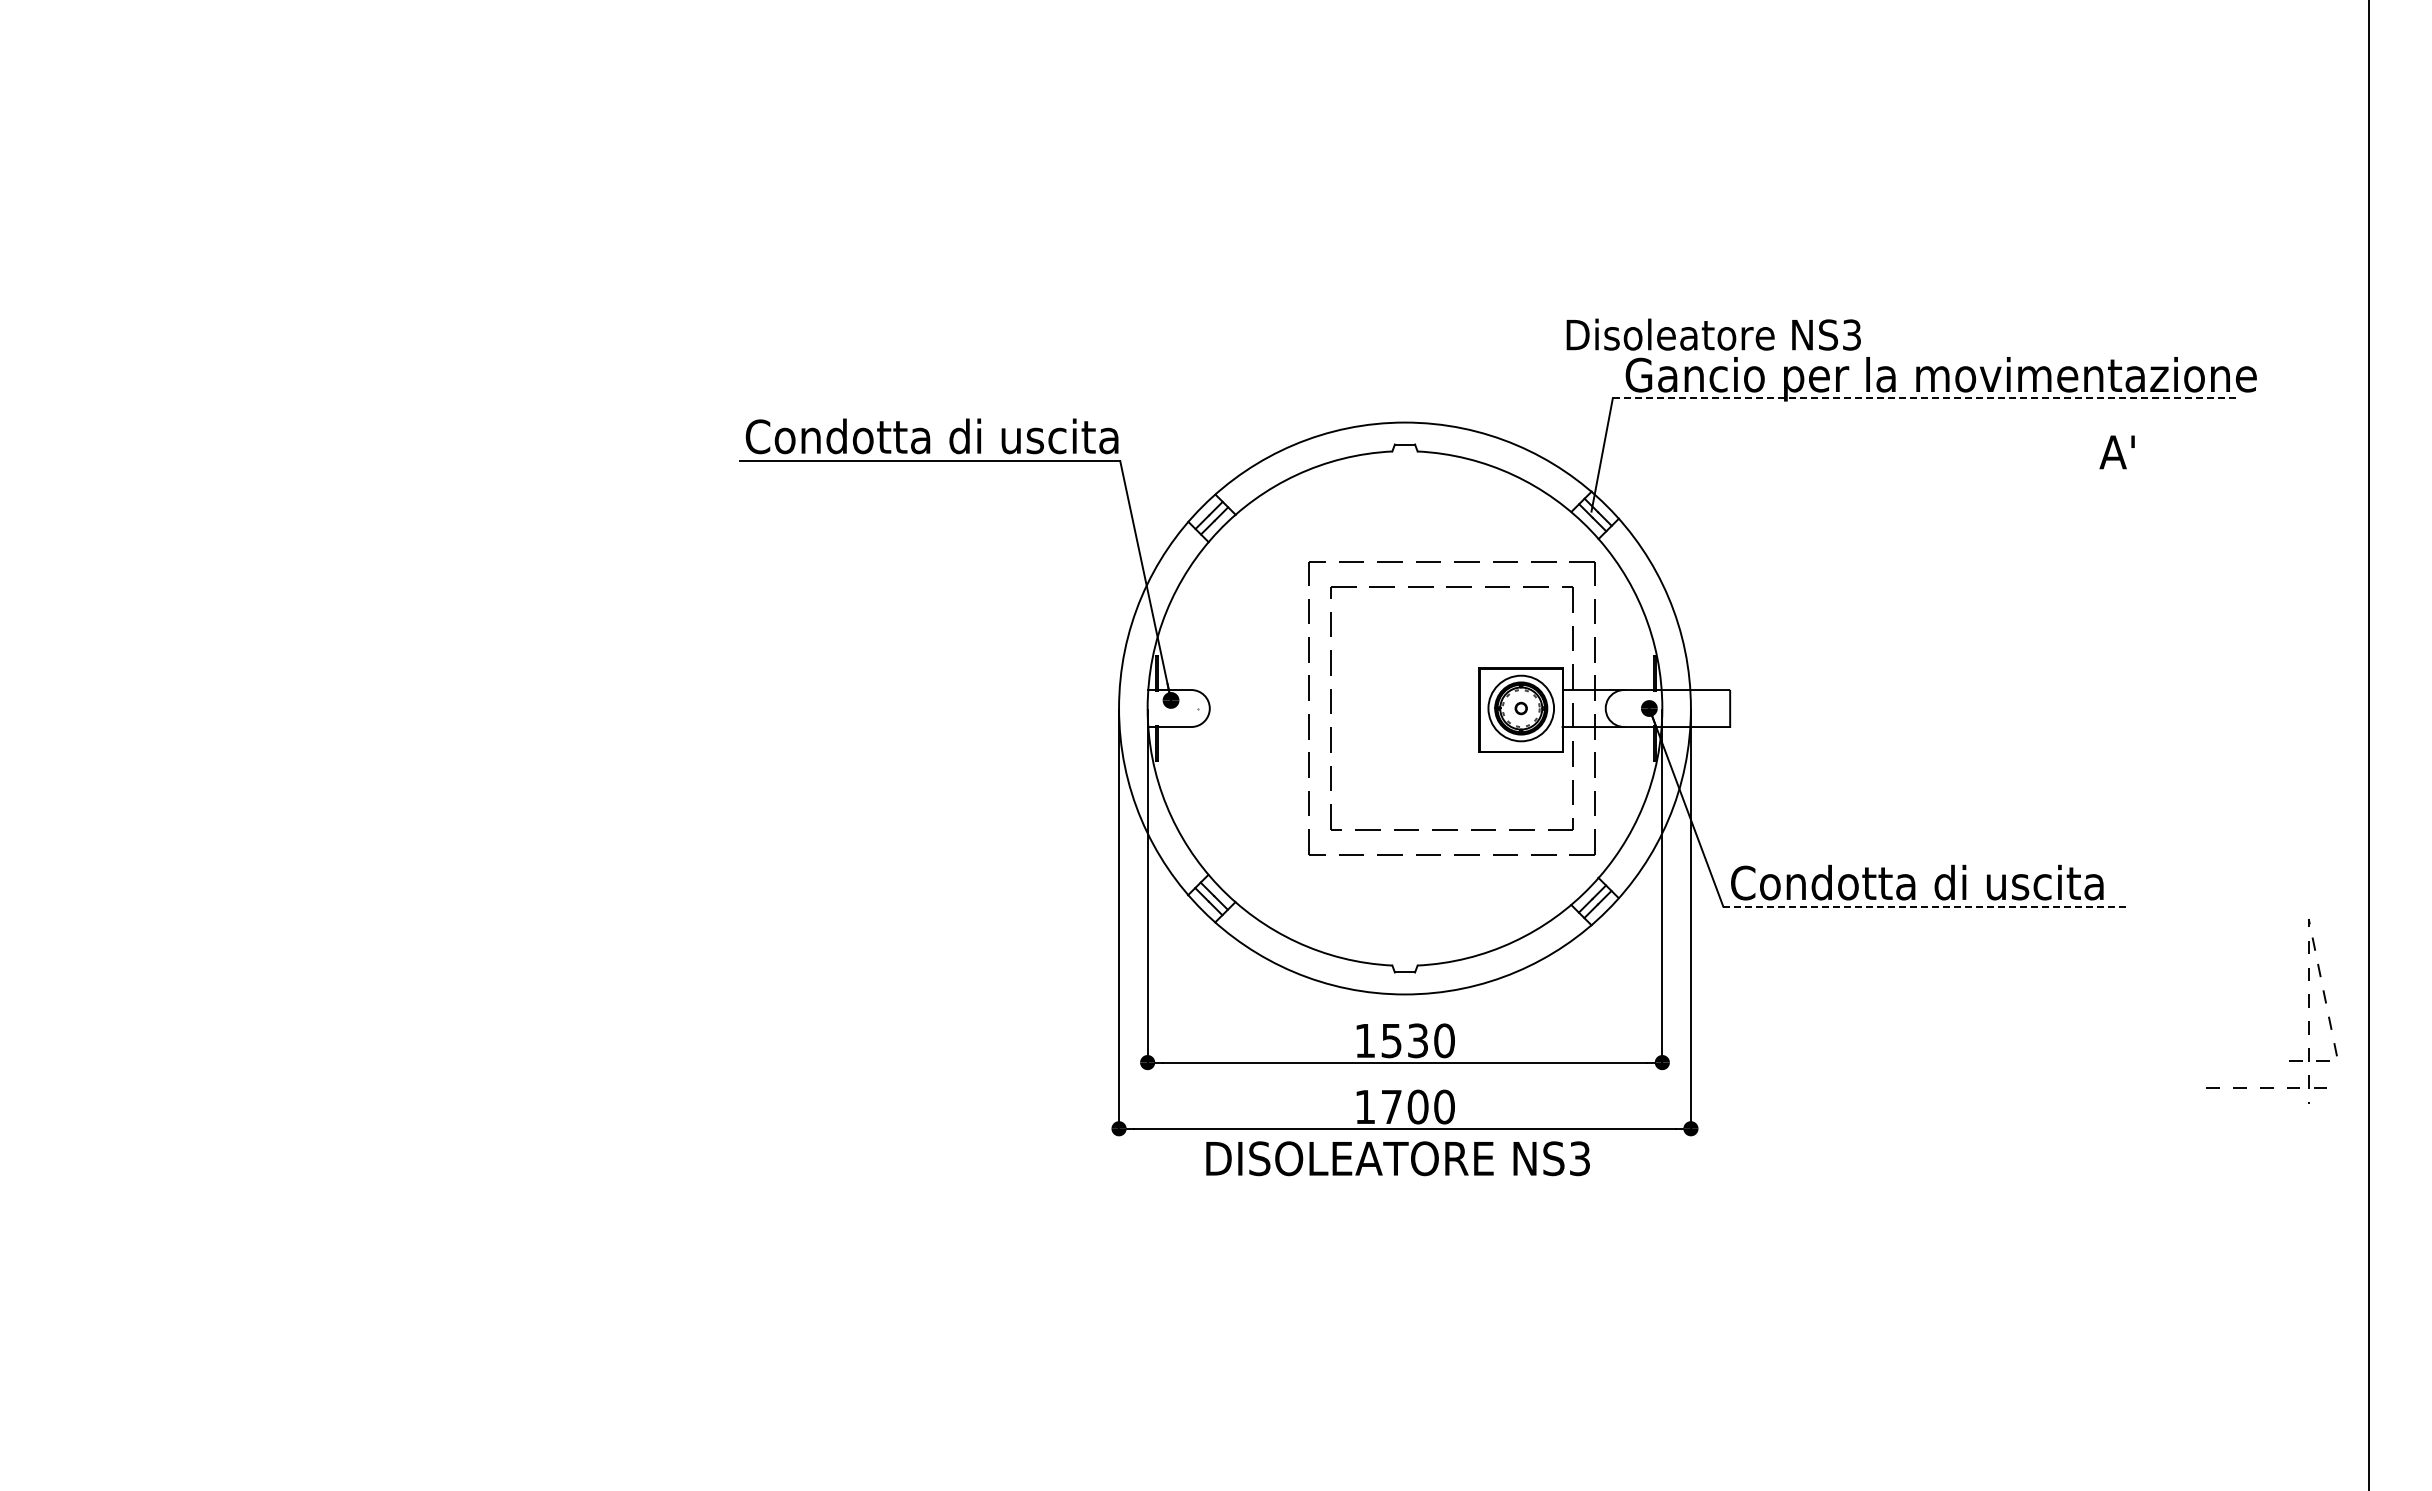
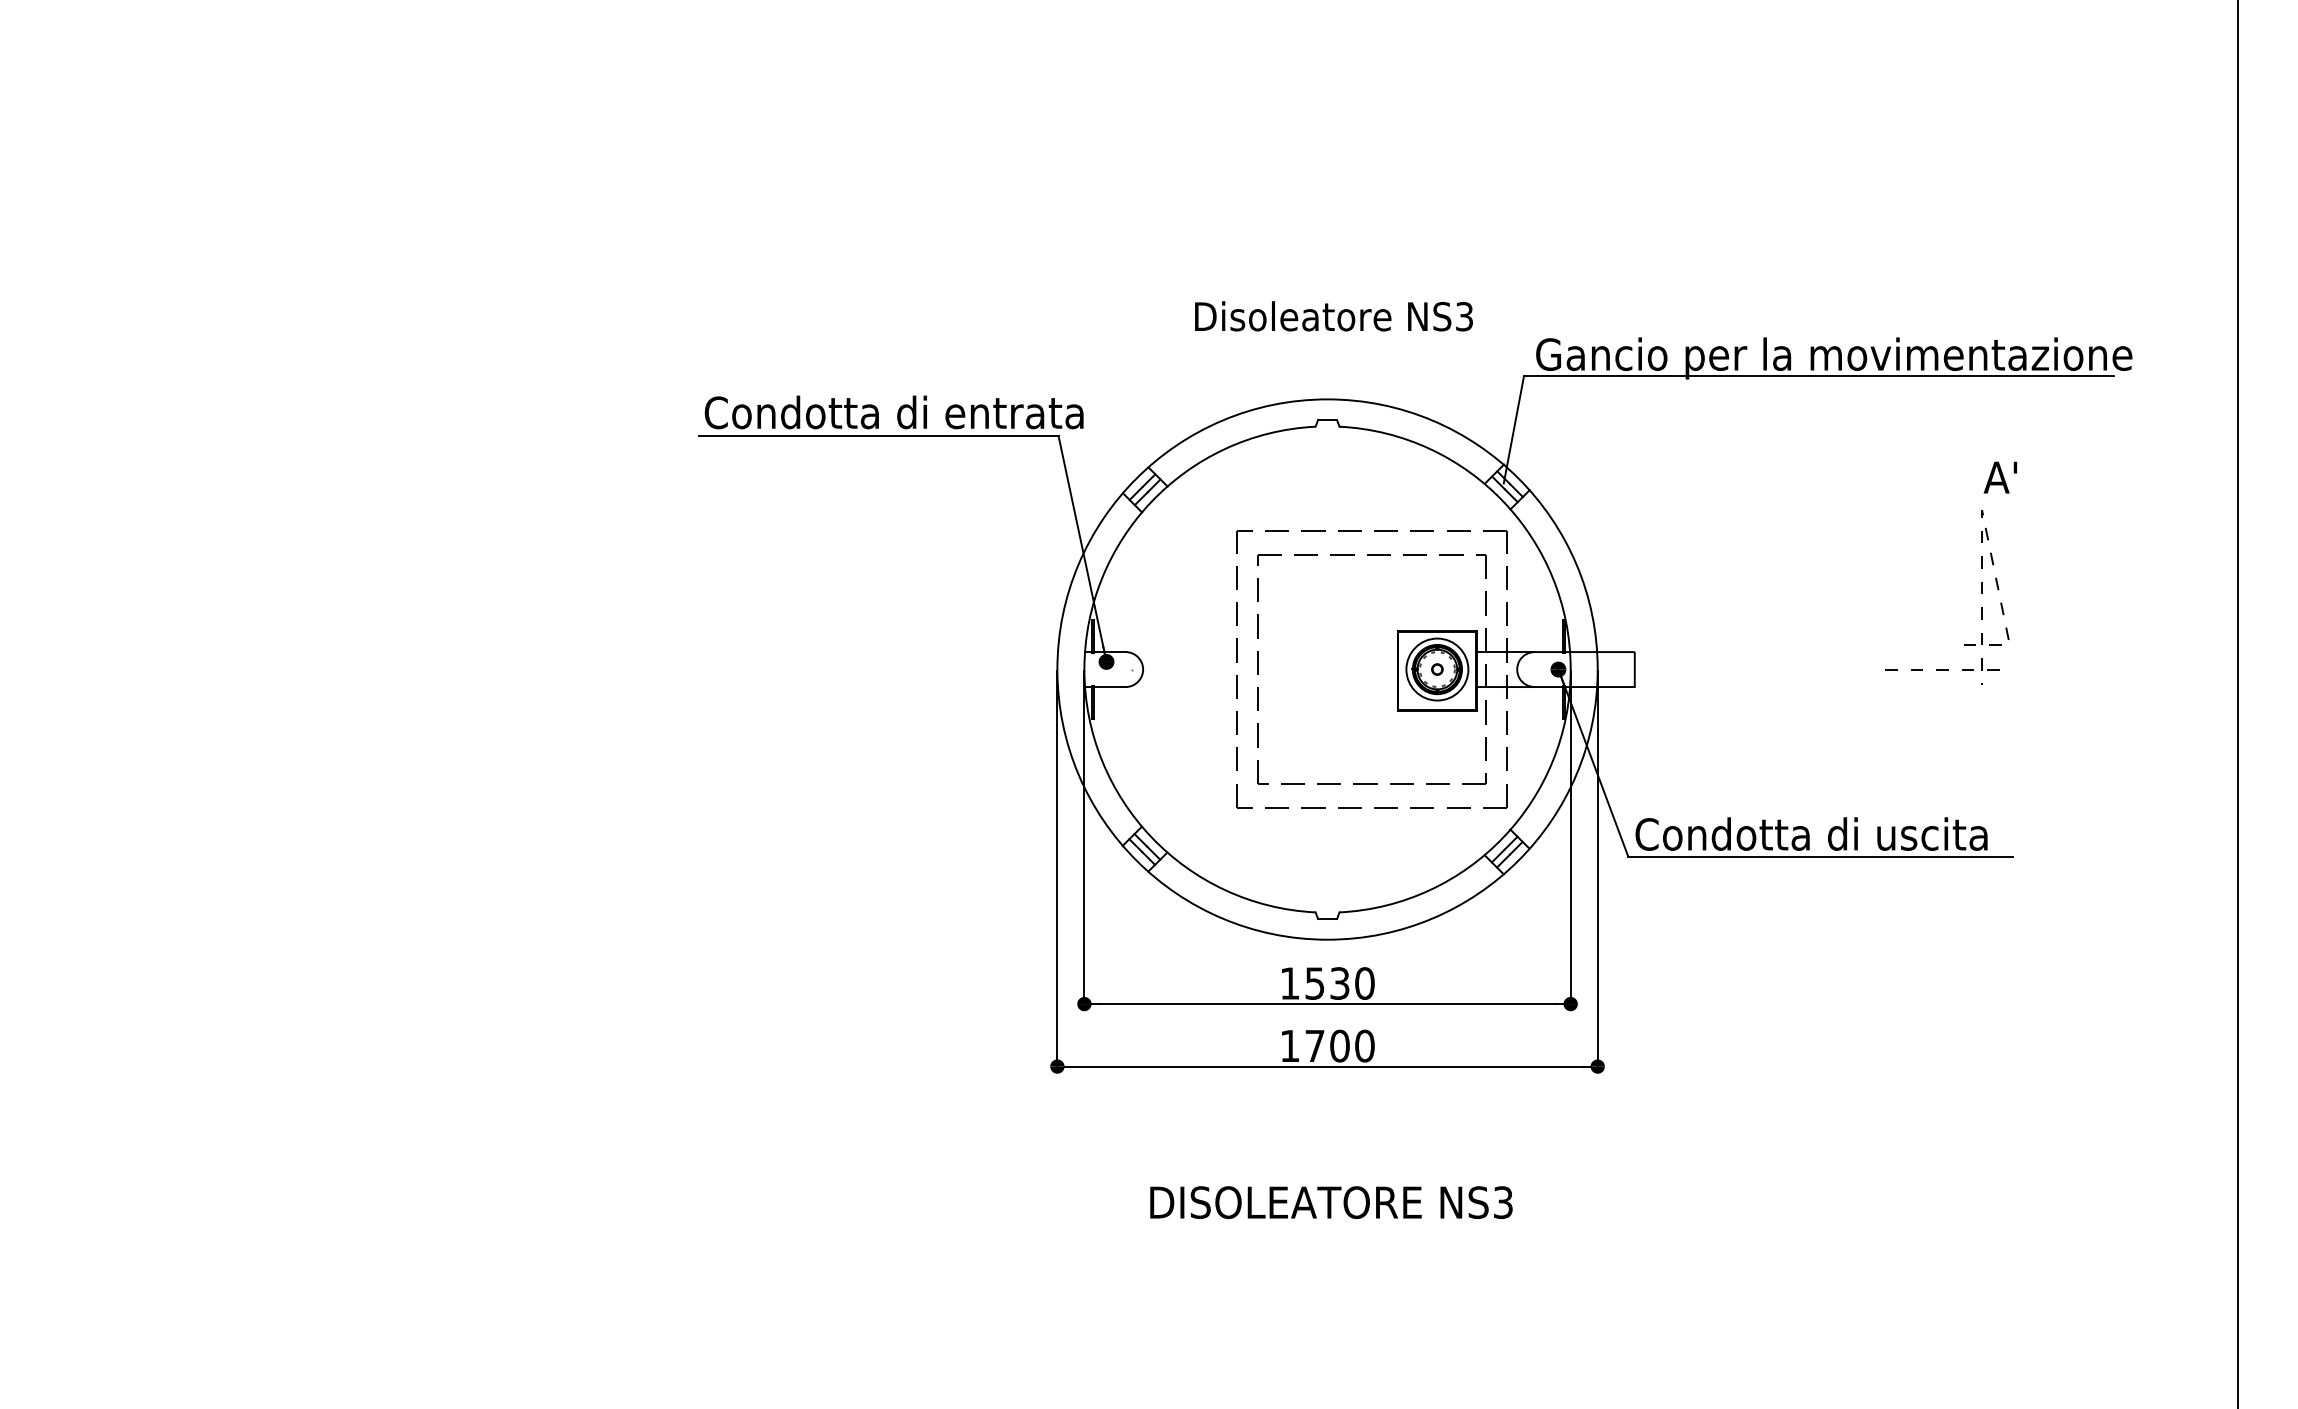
text: (1713, 334) -> (1333, 316), moved
line: (1924, 398) -> (1818, 376), dashed -> solid
text: (1073, 436) -> (1014, 412), Condotta di uscita -> Condotta di entrata
text: (2116, 452) -> (1999, 477), moved
line: (1927, 906) -> (1821, 856), dashed -> solid
part: (2308, 1007) -> (1981, 593), moved
text: (1397, 1158) -> (1330, 1202), moved

